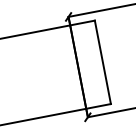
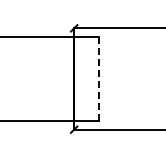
line: (103, 61) -> (99, 78), solid -> dashed

